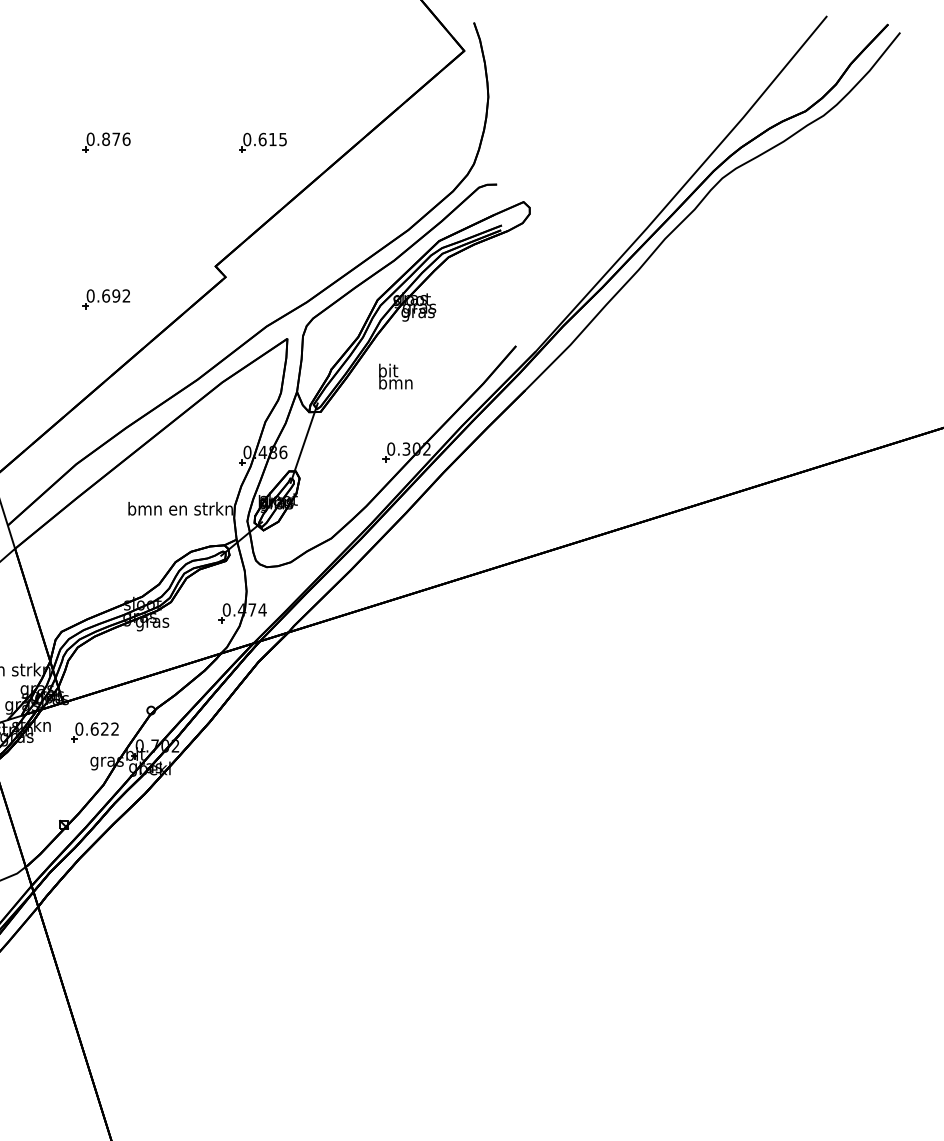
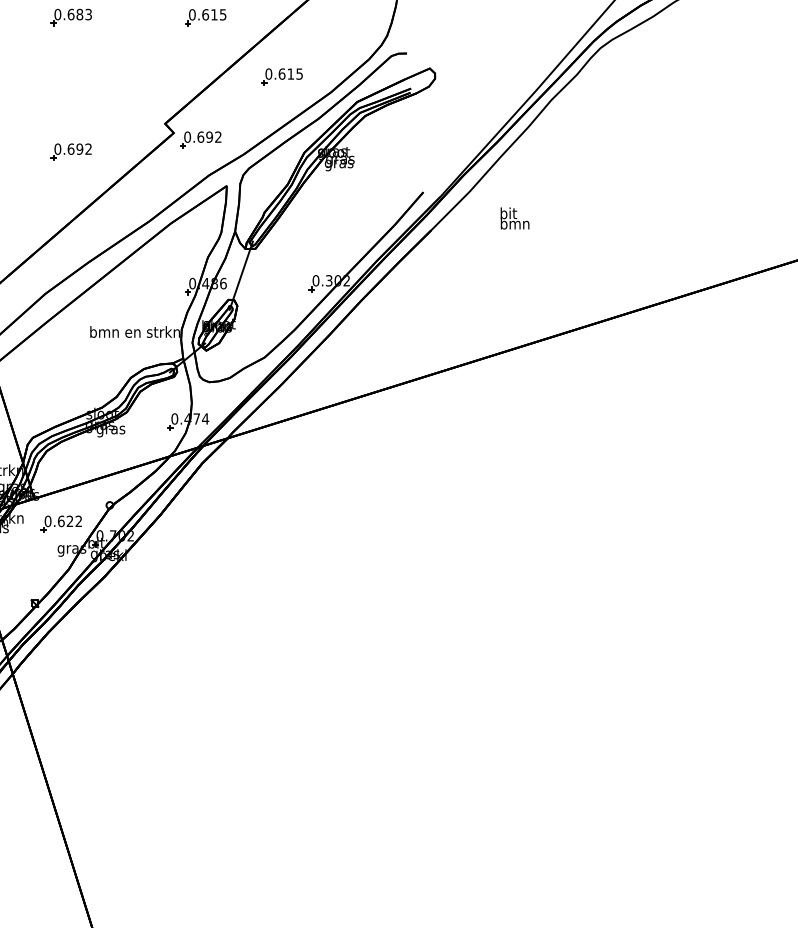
text: (116, 138) -> (80, 13), 0.876 -> 0.683
part: (351, 211) -> (281, 76), added
part: (257, 285) -> (201, 140), added
text: (395, 376) -> (514, 218), moved

